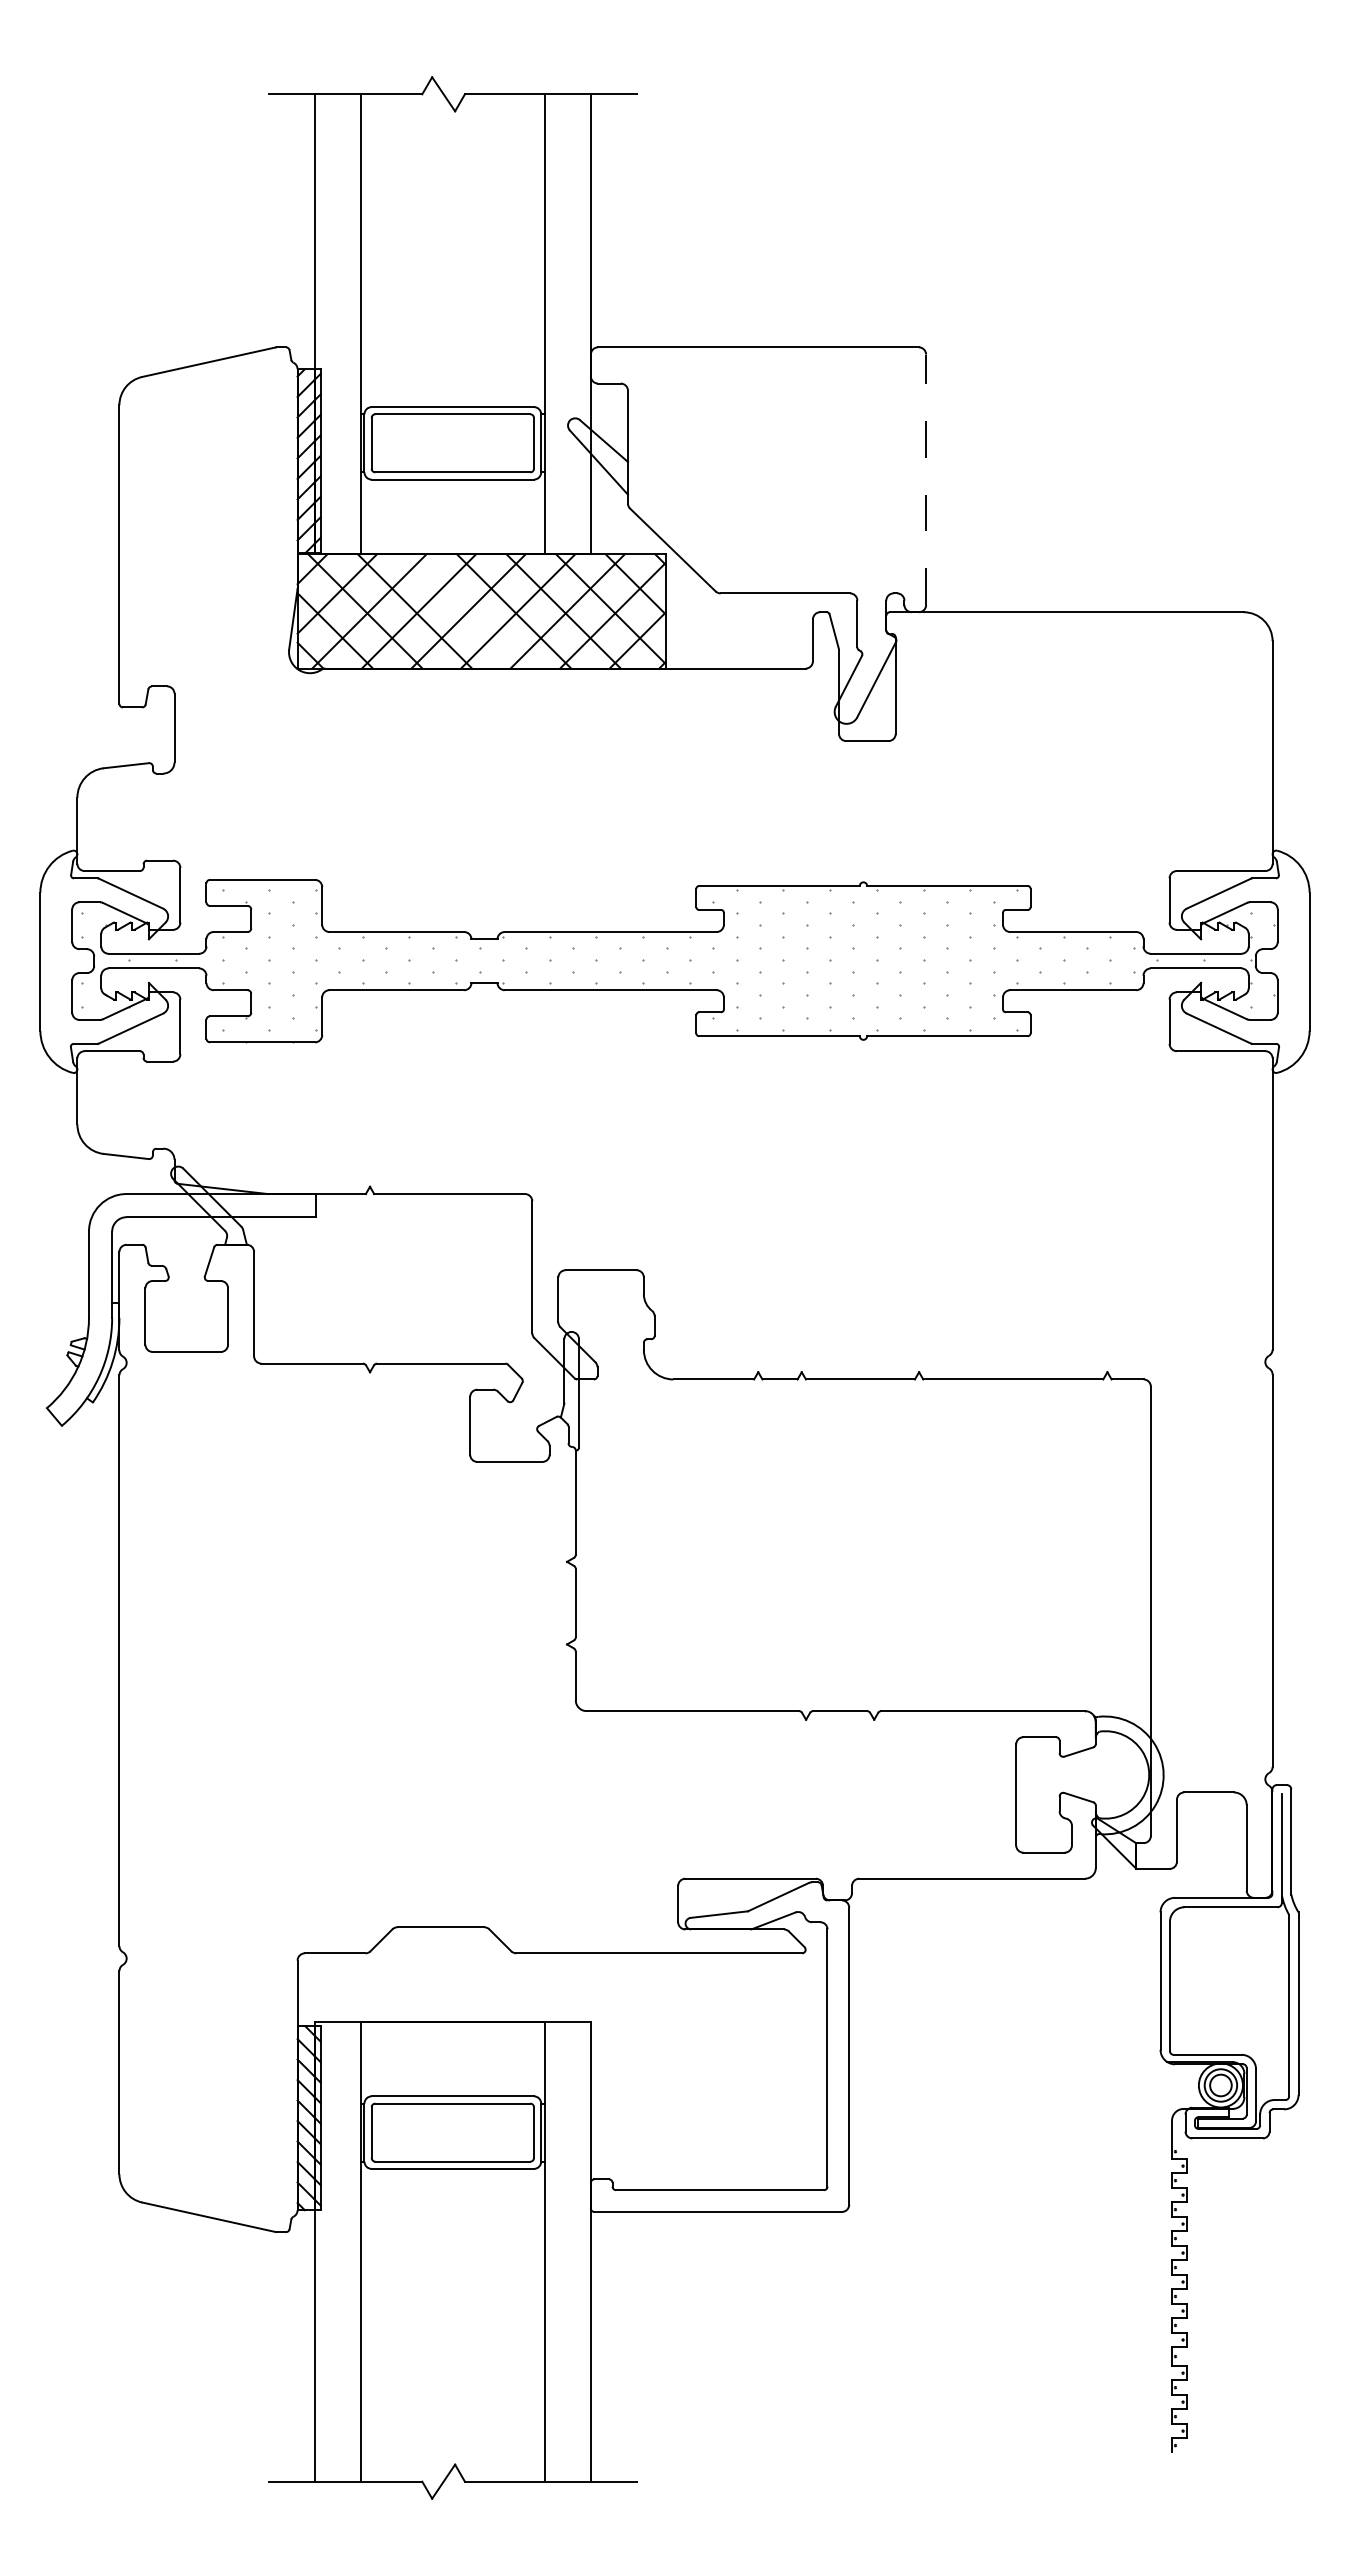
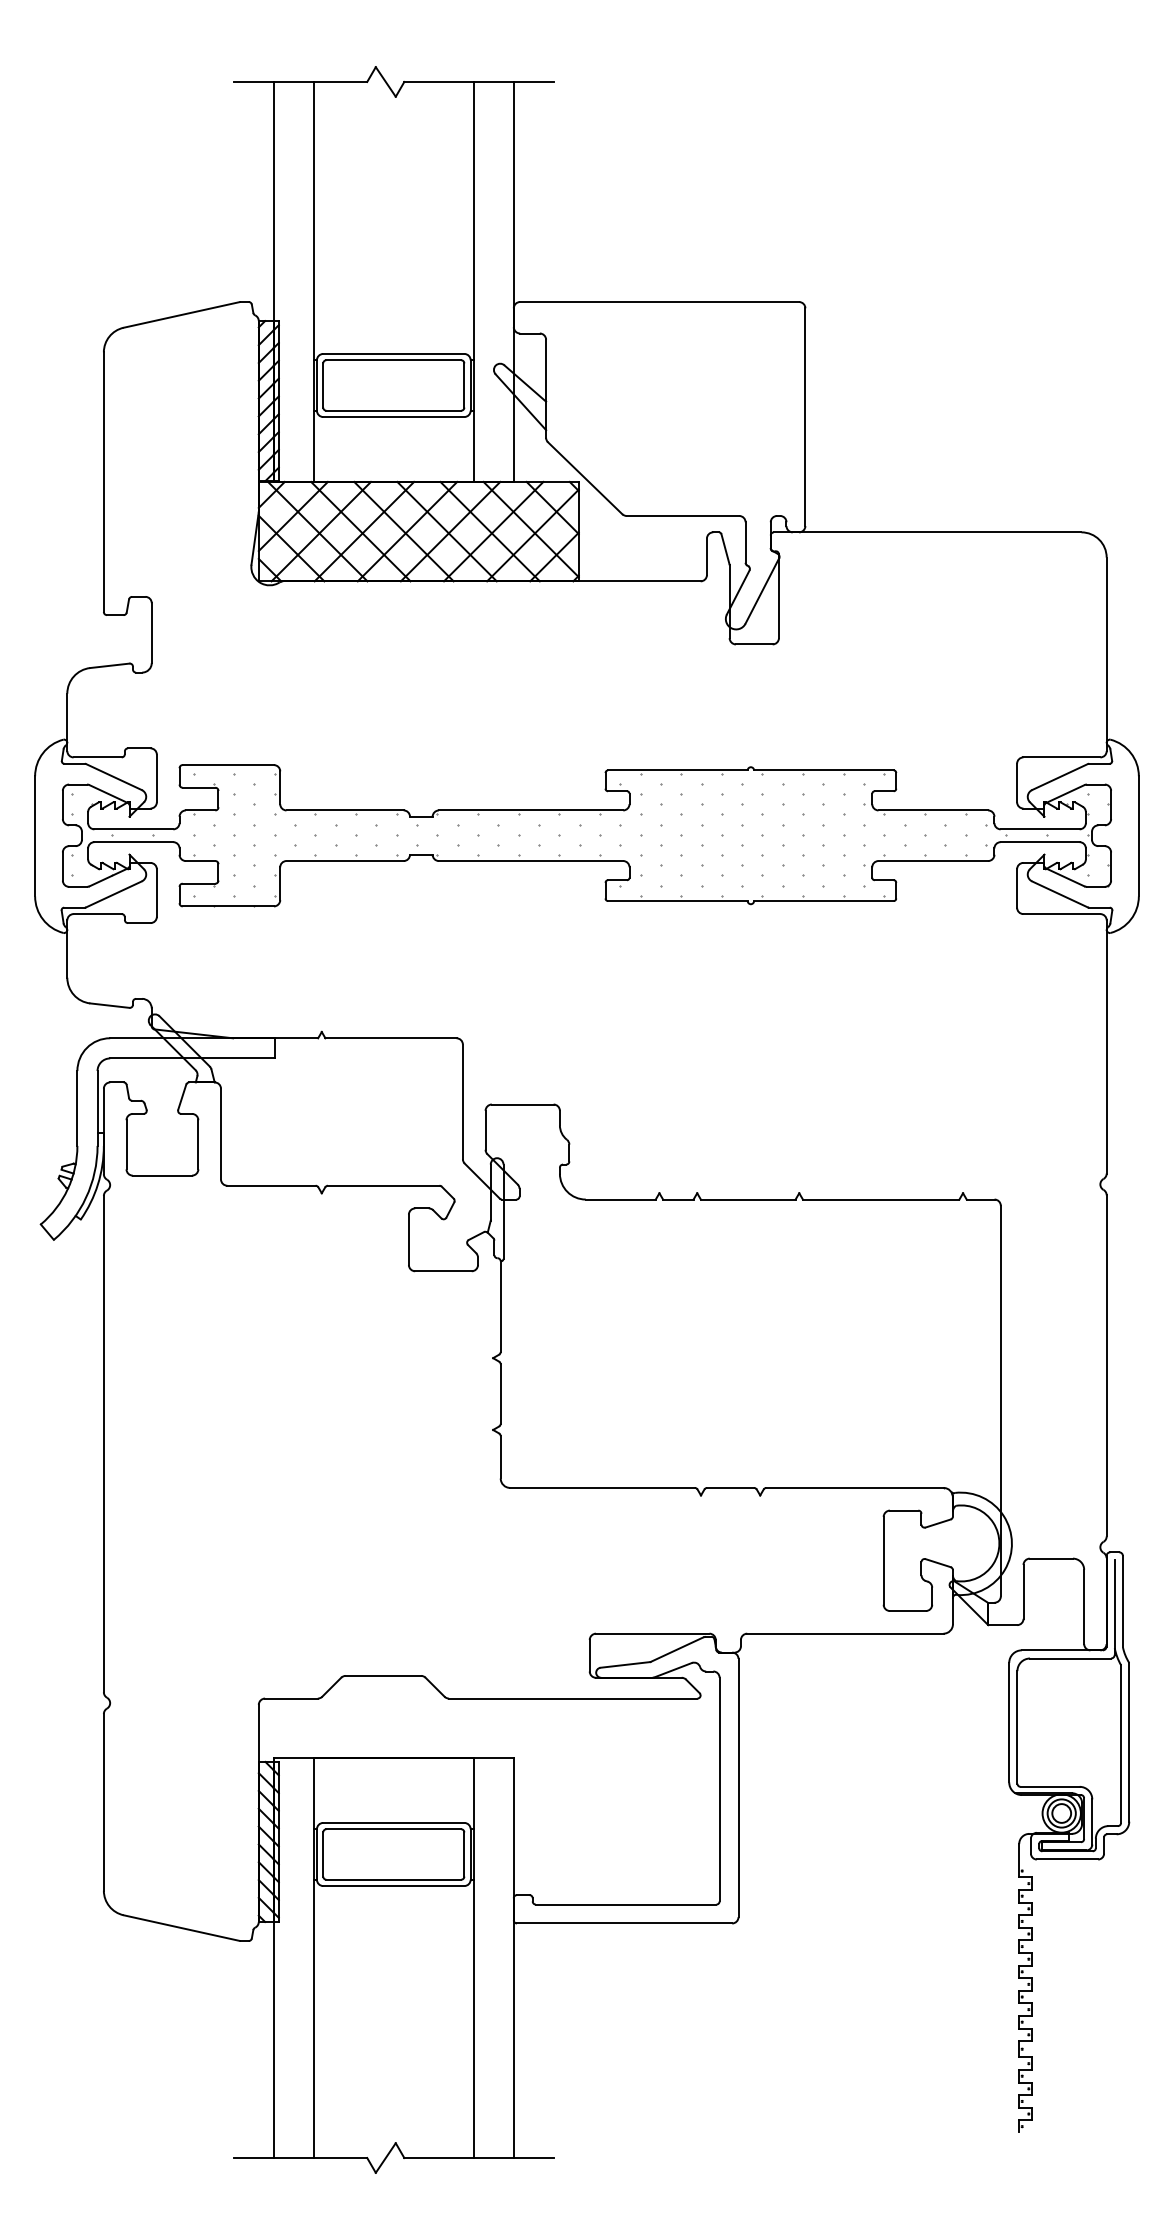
line: (926, 479) -> (805, 416), dashed -> solid
line: (464, 611) -> (403, 531), added

